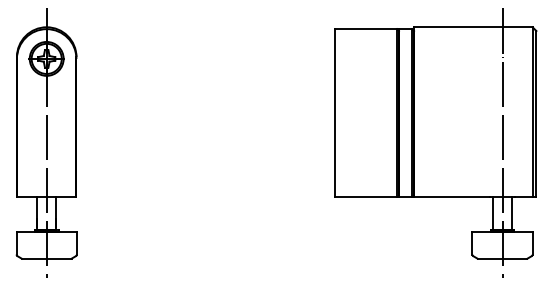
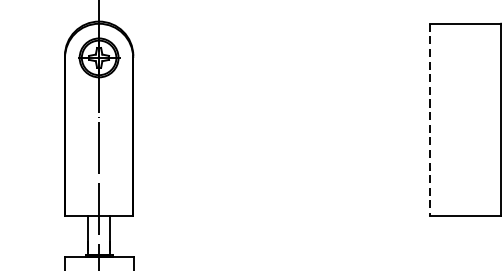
line: (334, 112) -> (429, 119), solid -> dashed

